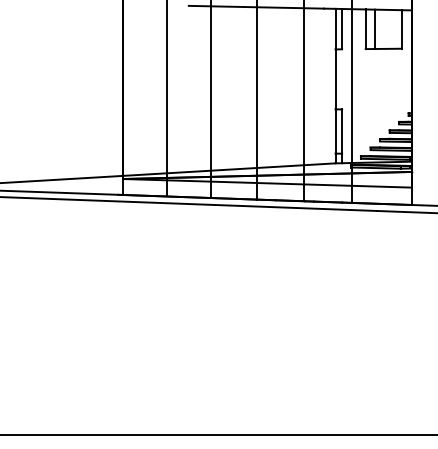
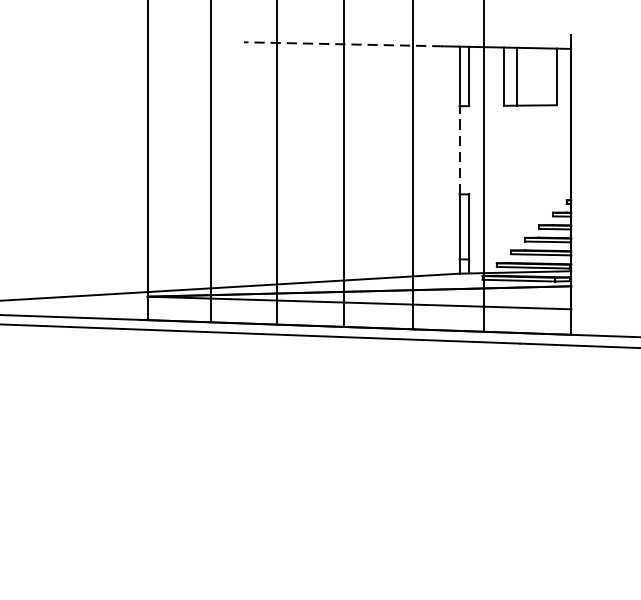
line: (256, 7) -> (343, 44), solid -> dashed
line: (335, 79) -> (459, 150), solid -> dashed

